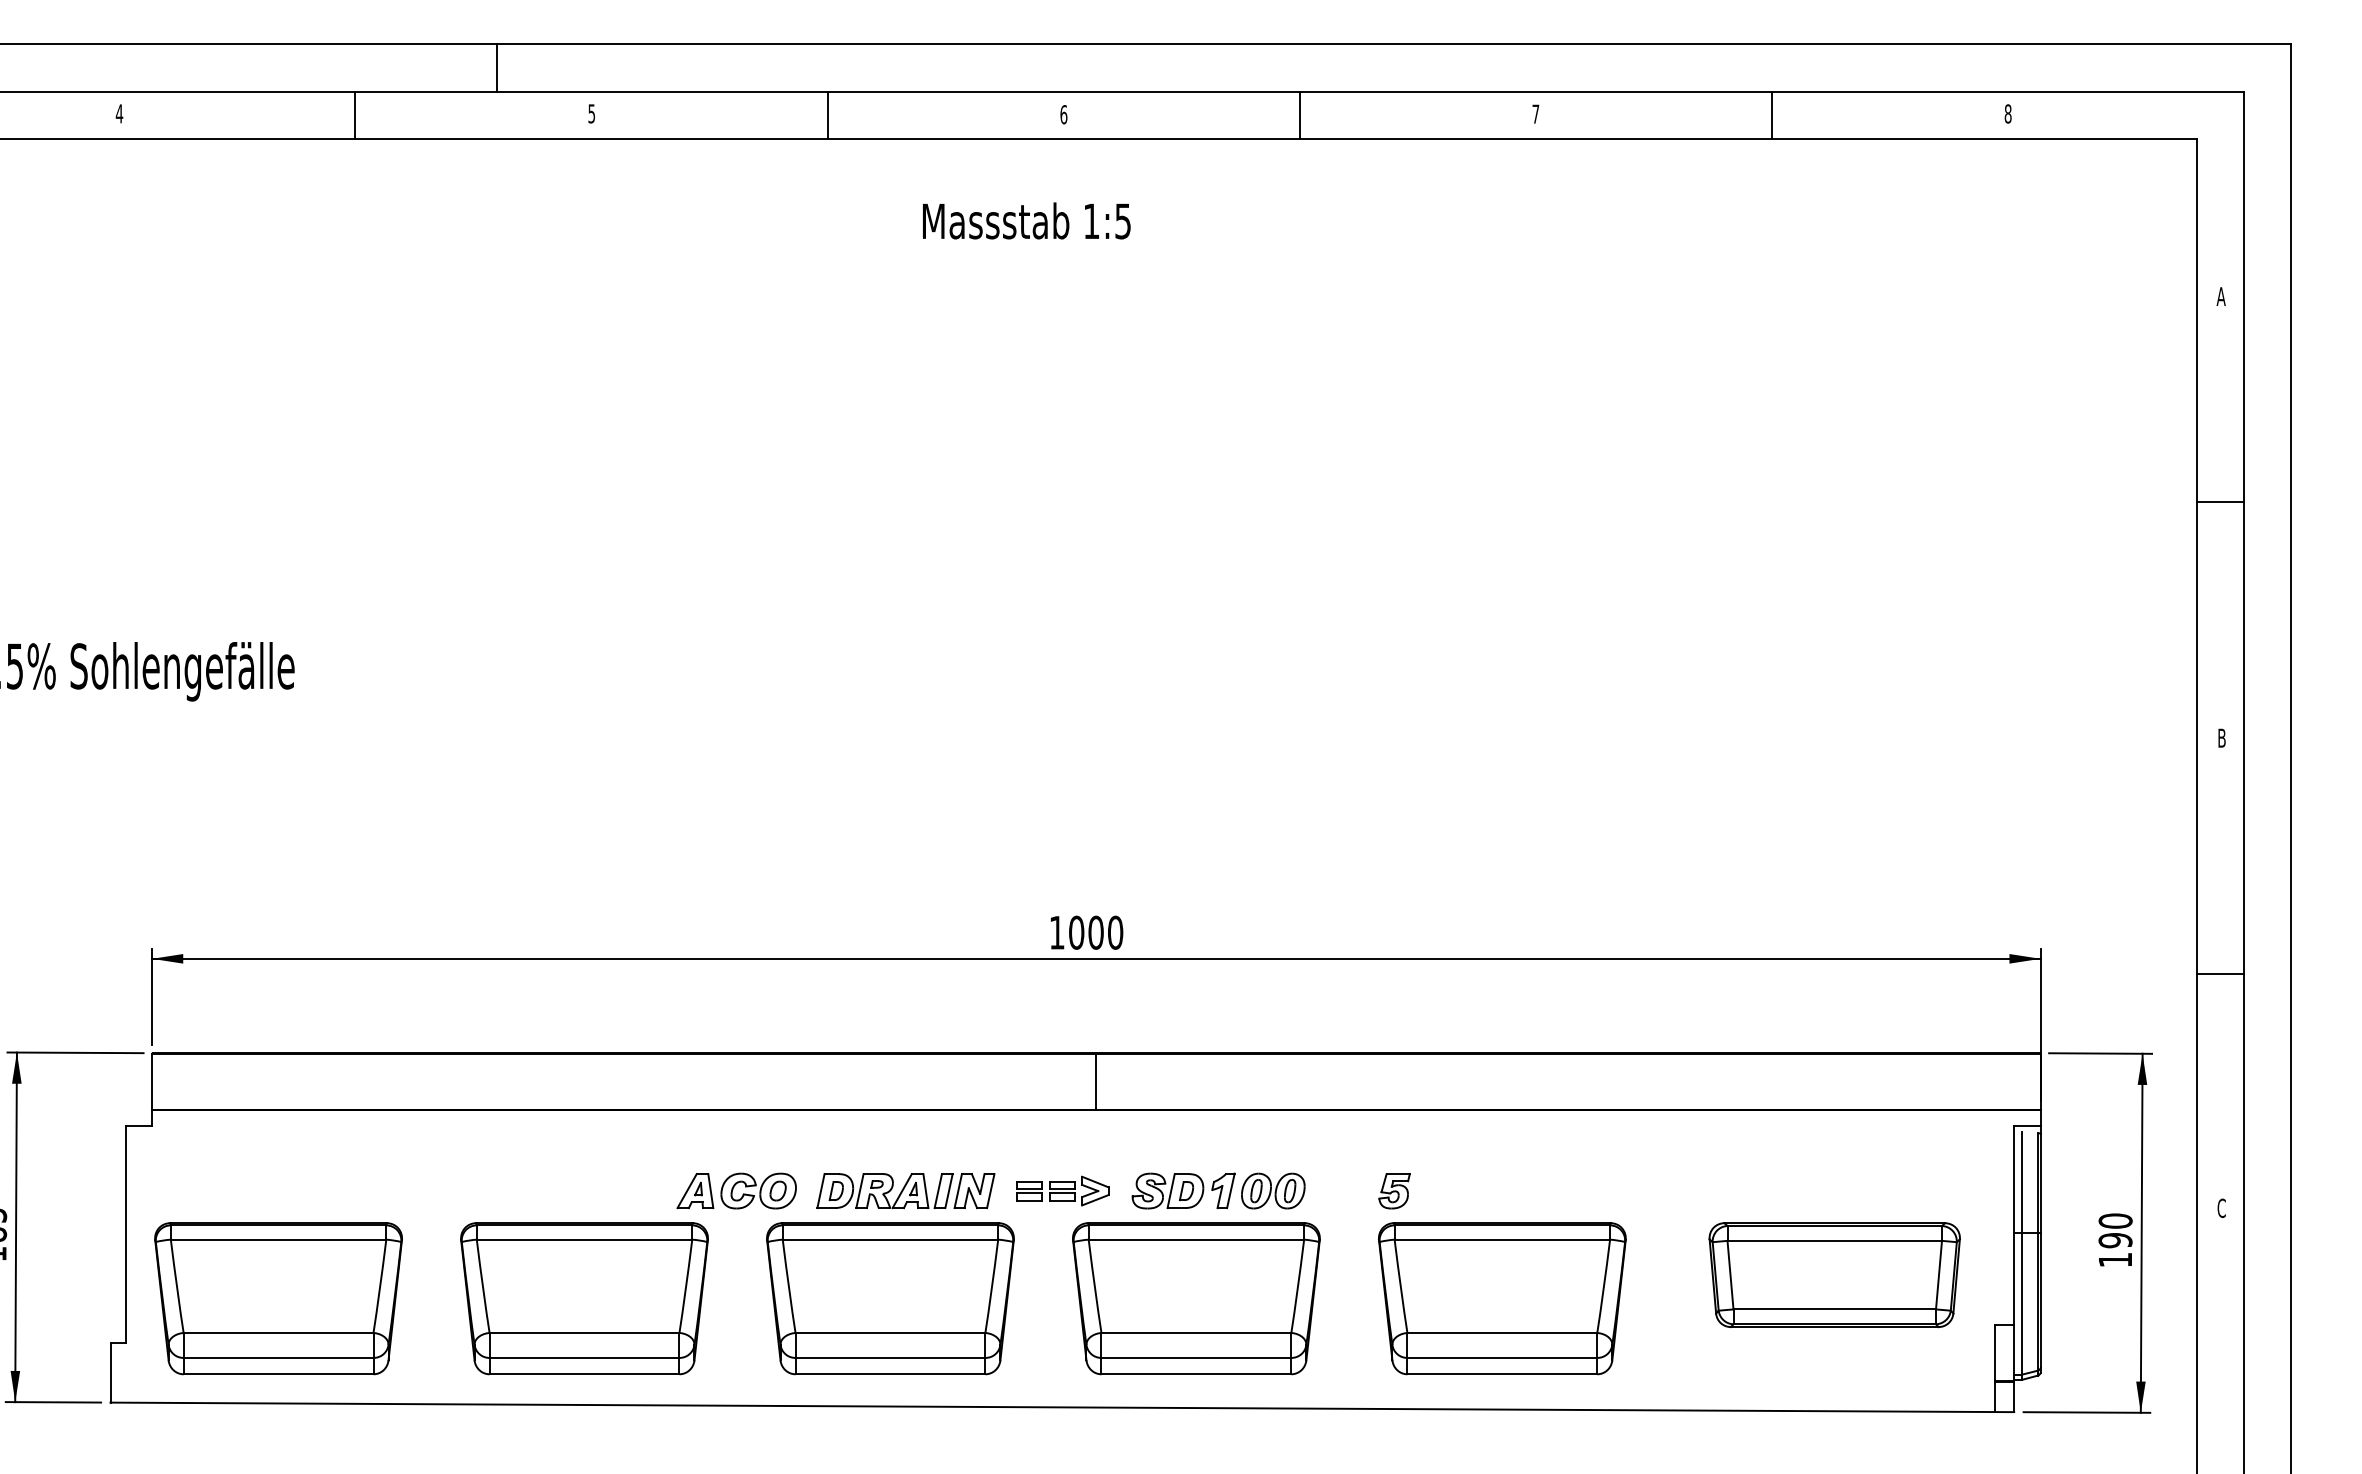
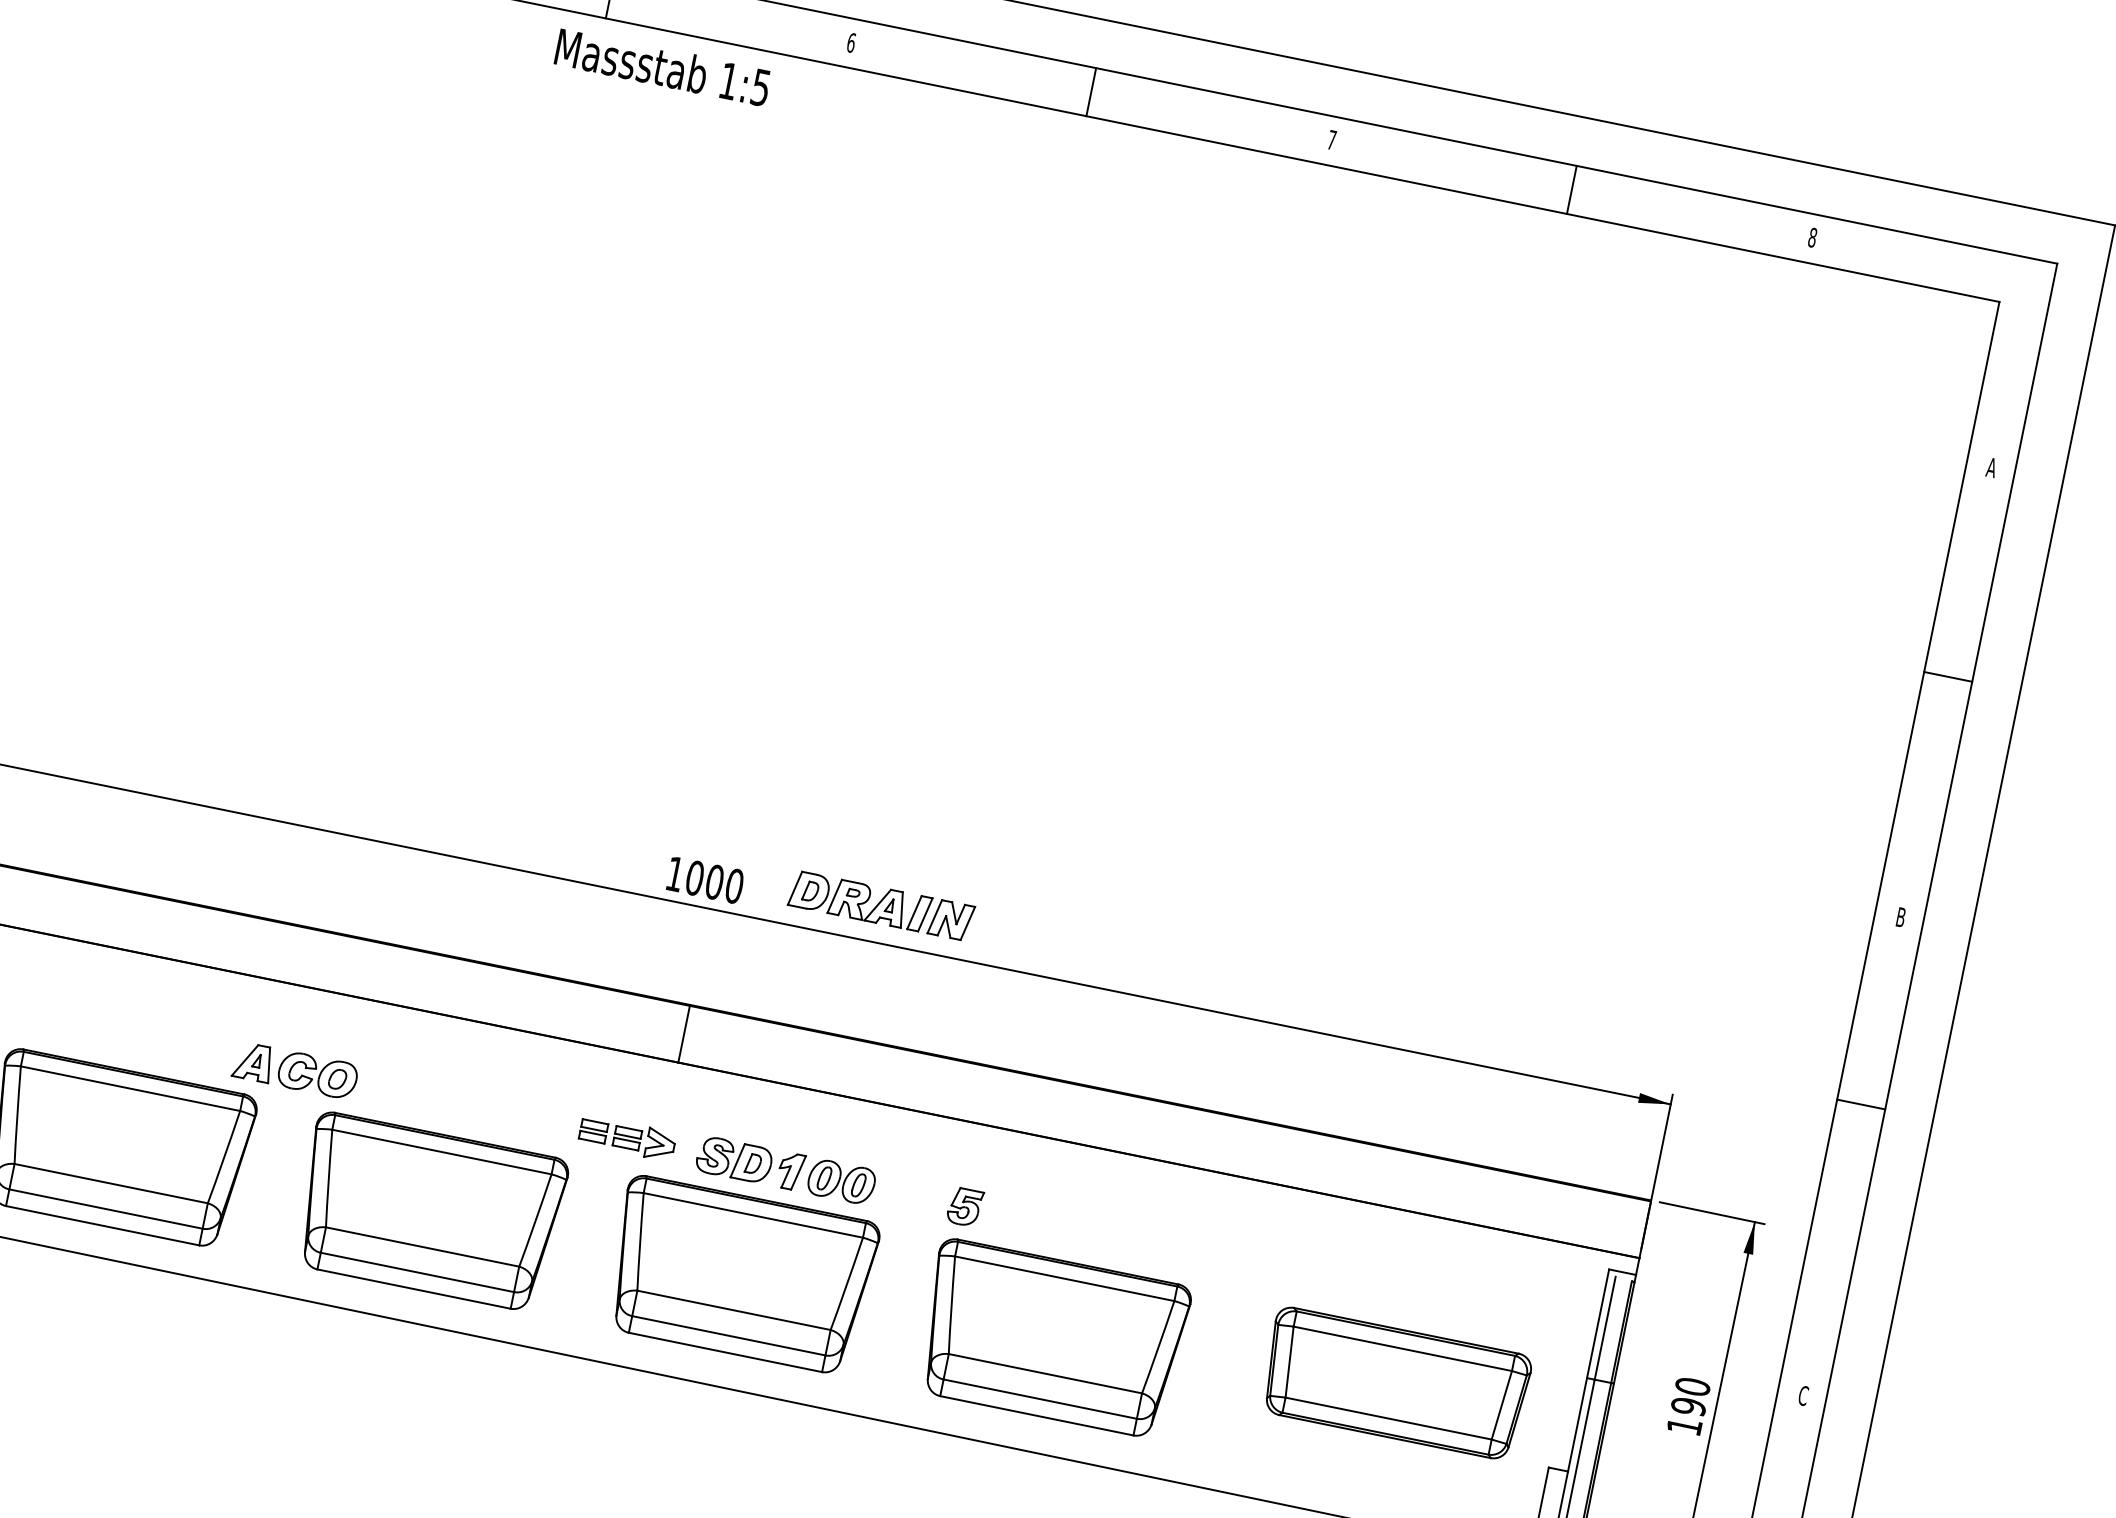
text: (1026, 220) -> (662, 66), moved
line: (2219, 974) -> (1860, 1104), moved
part: (905, 1191) -> (880, 906), moved

